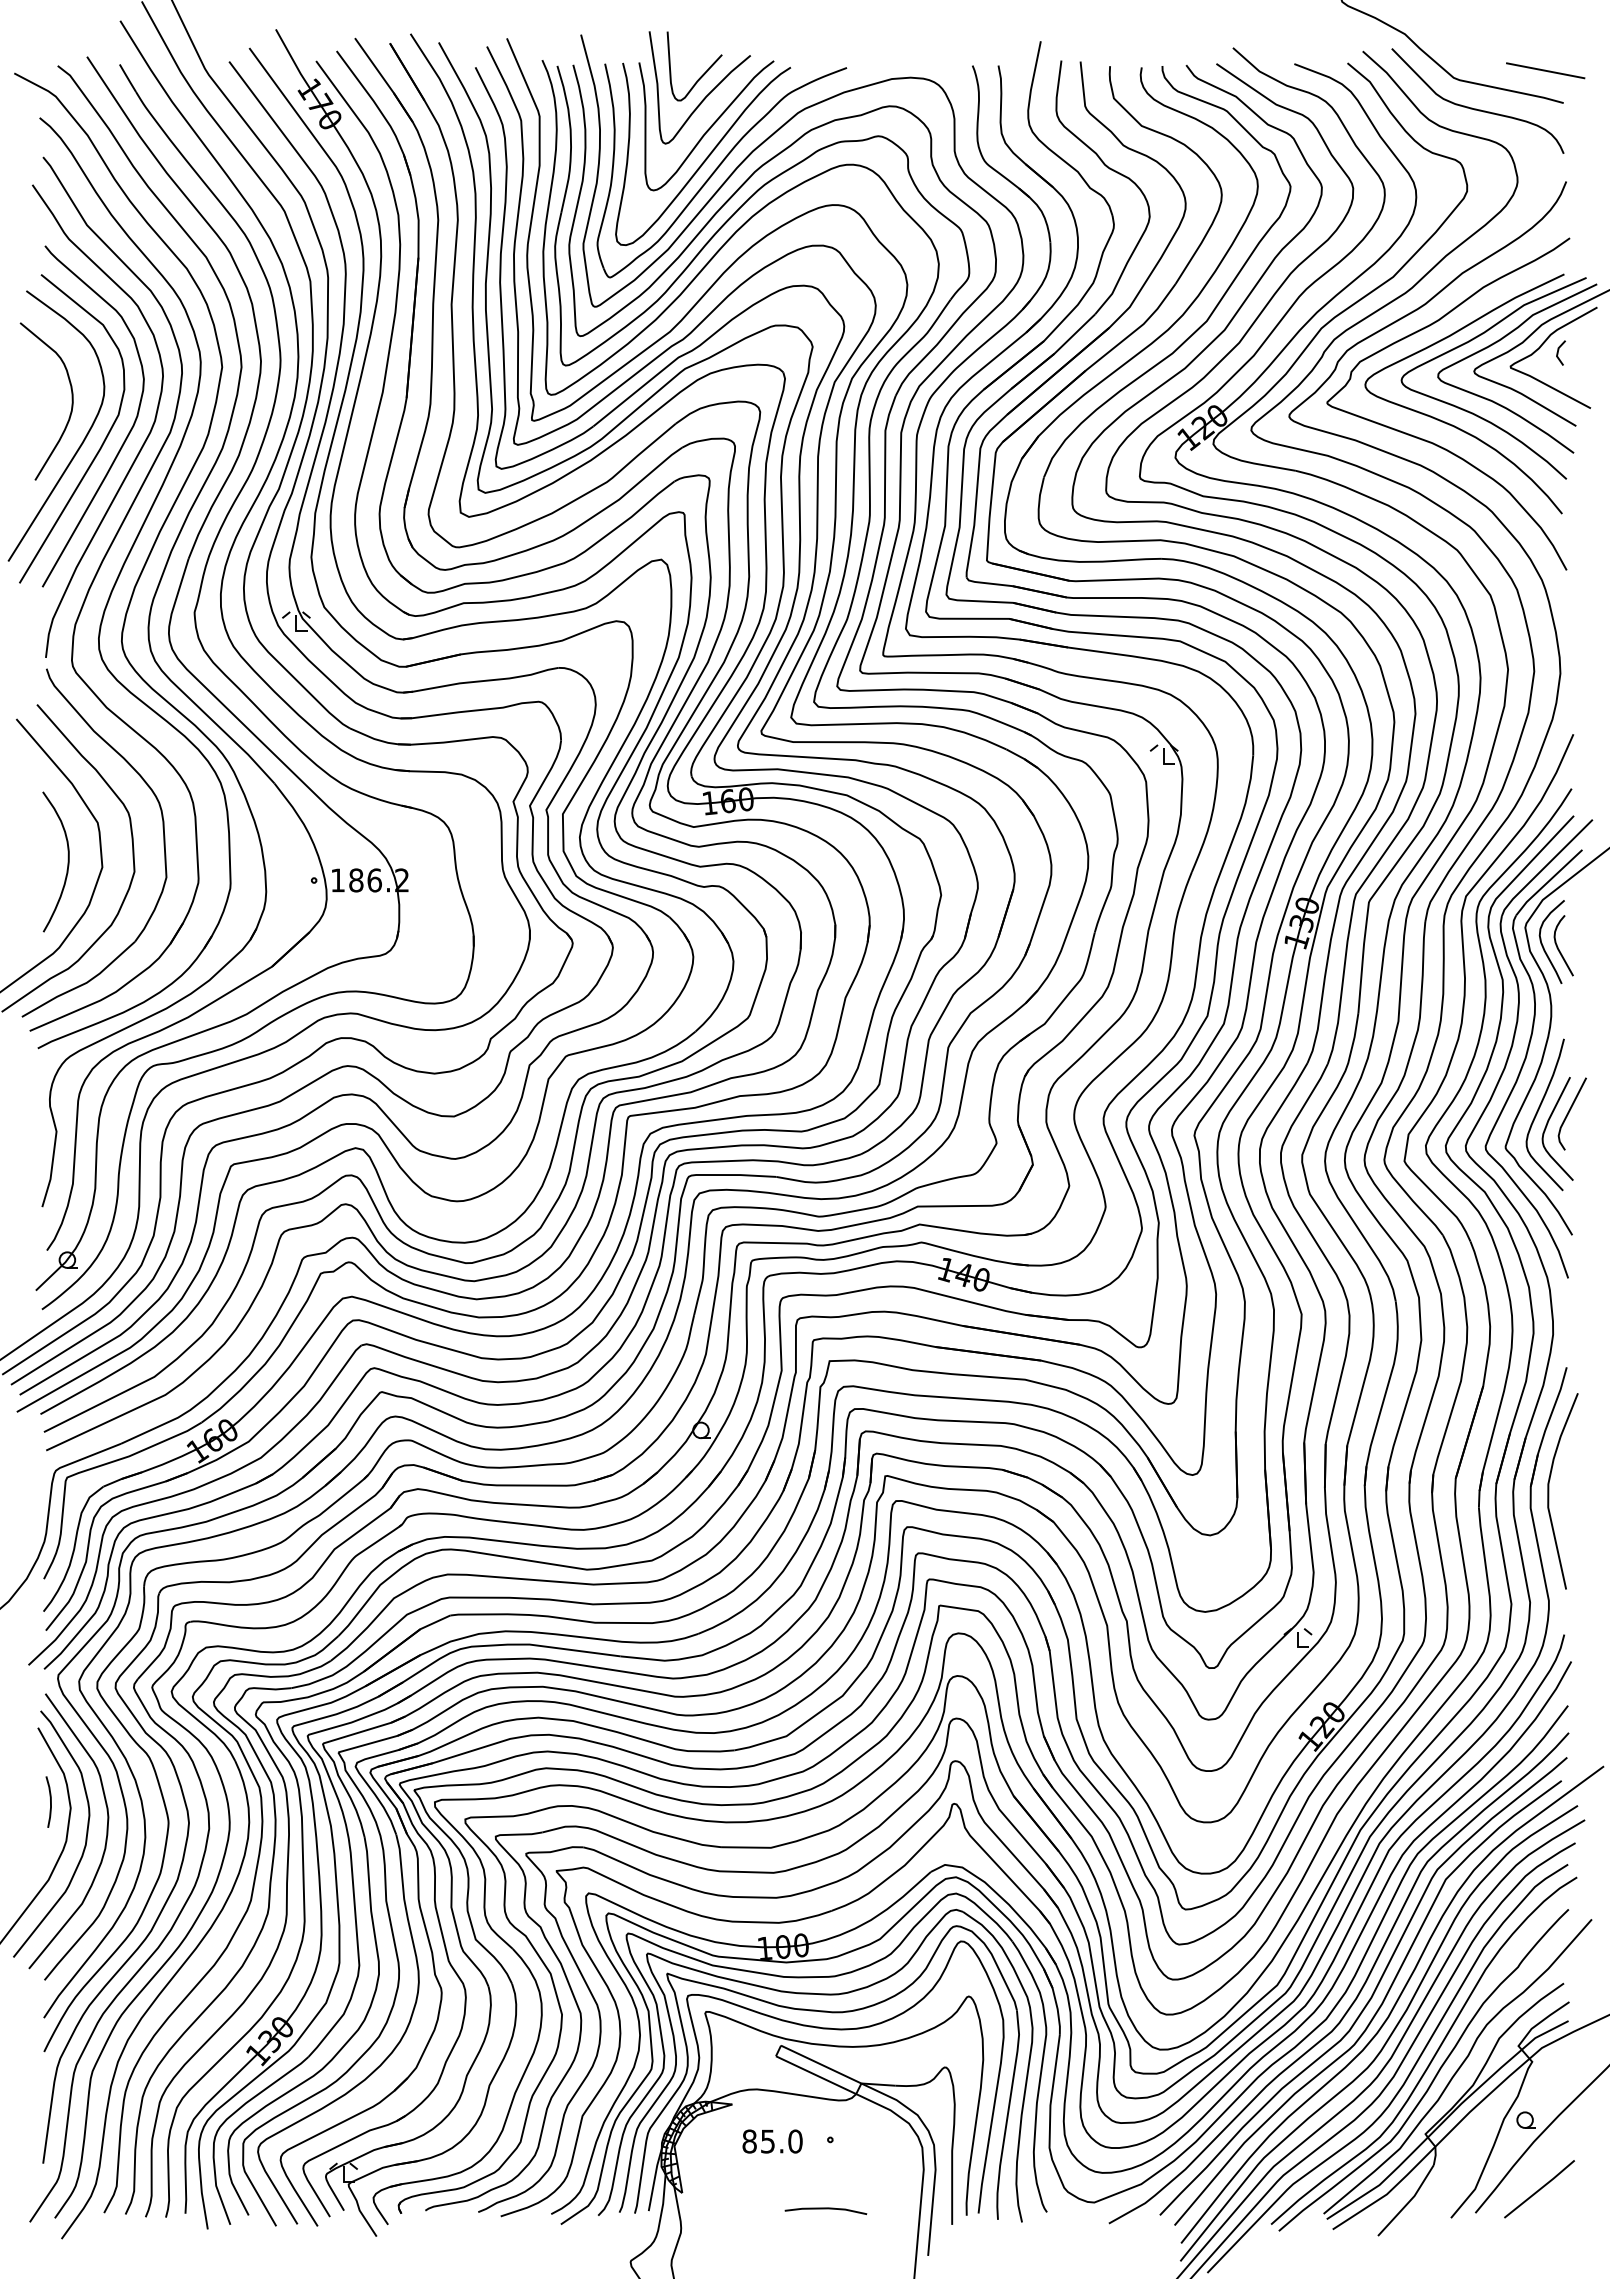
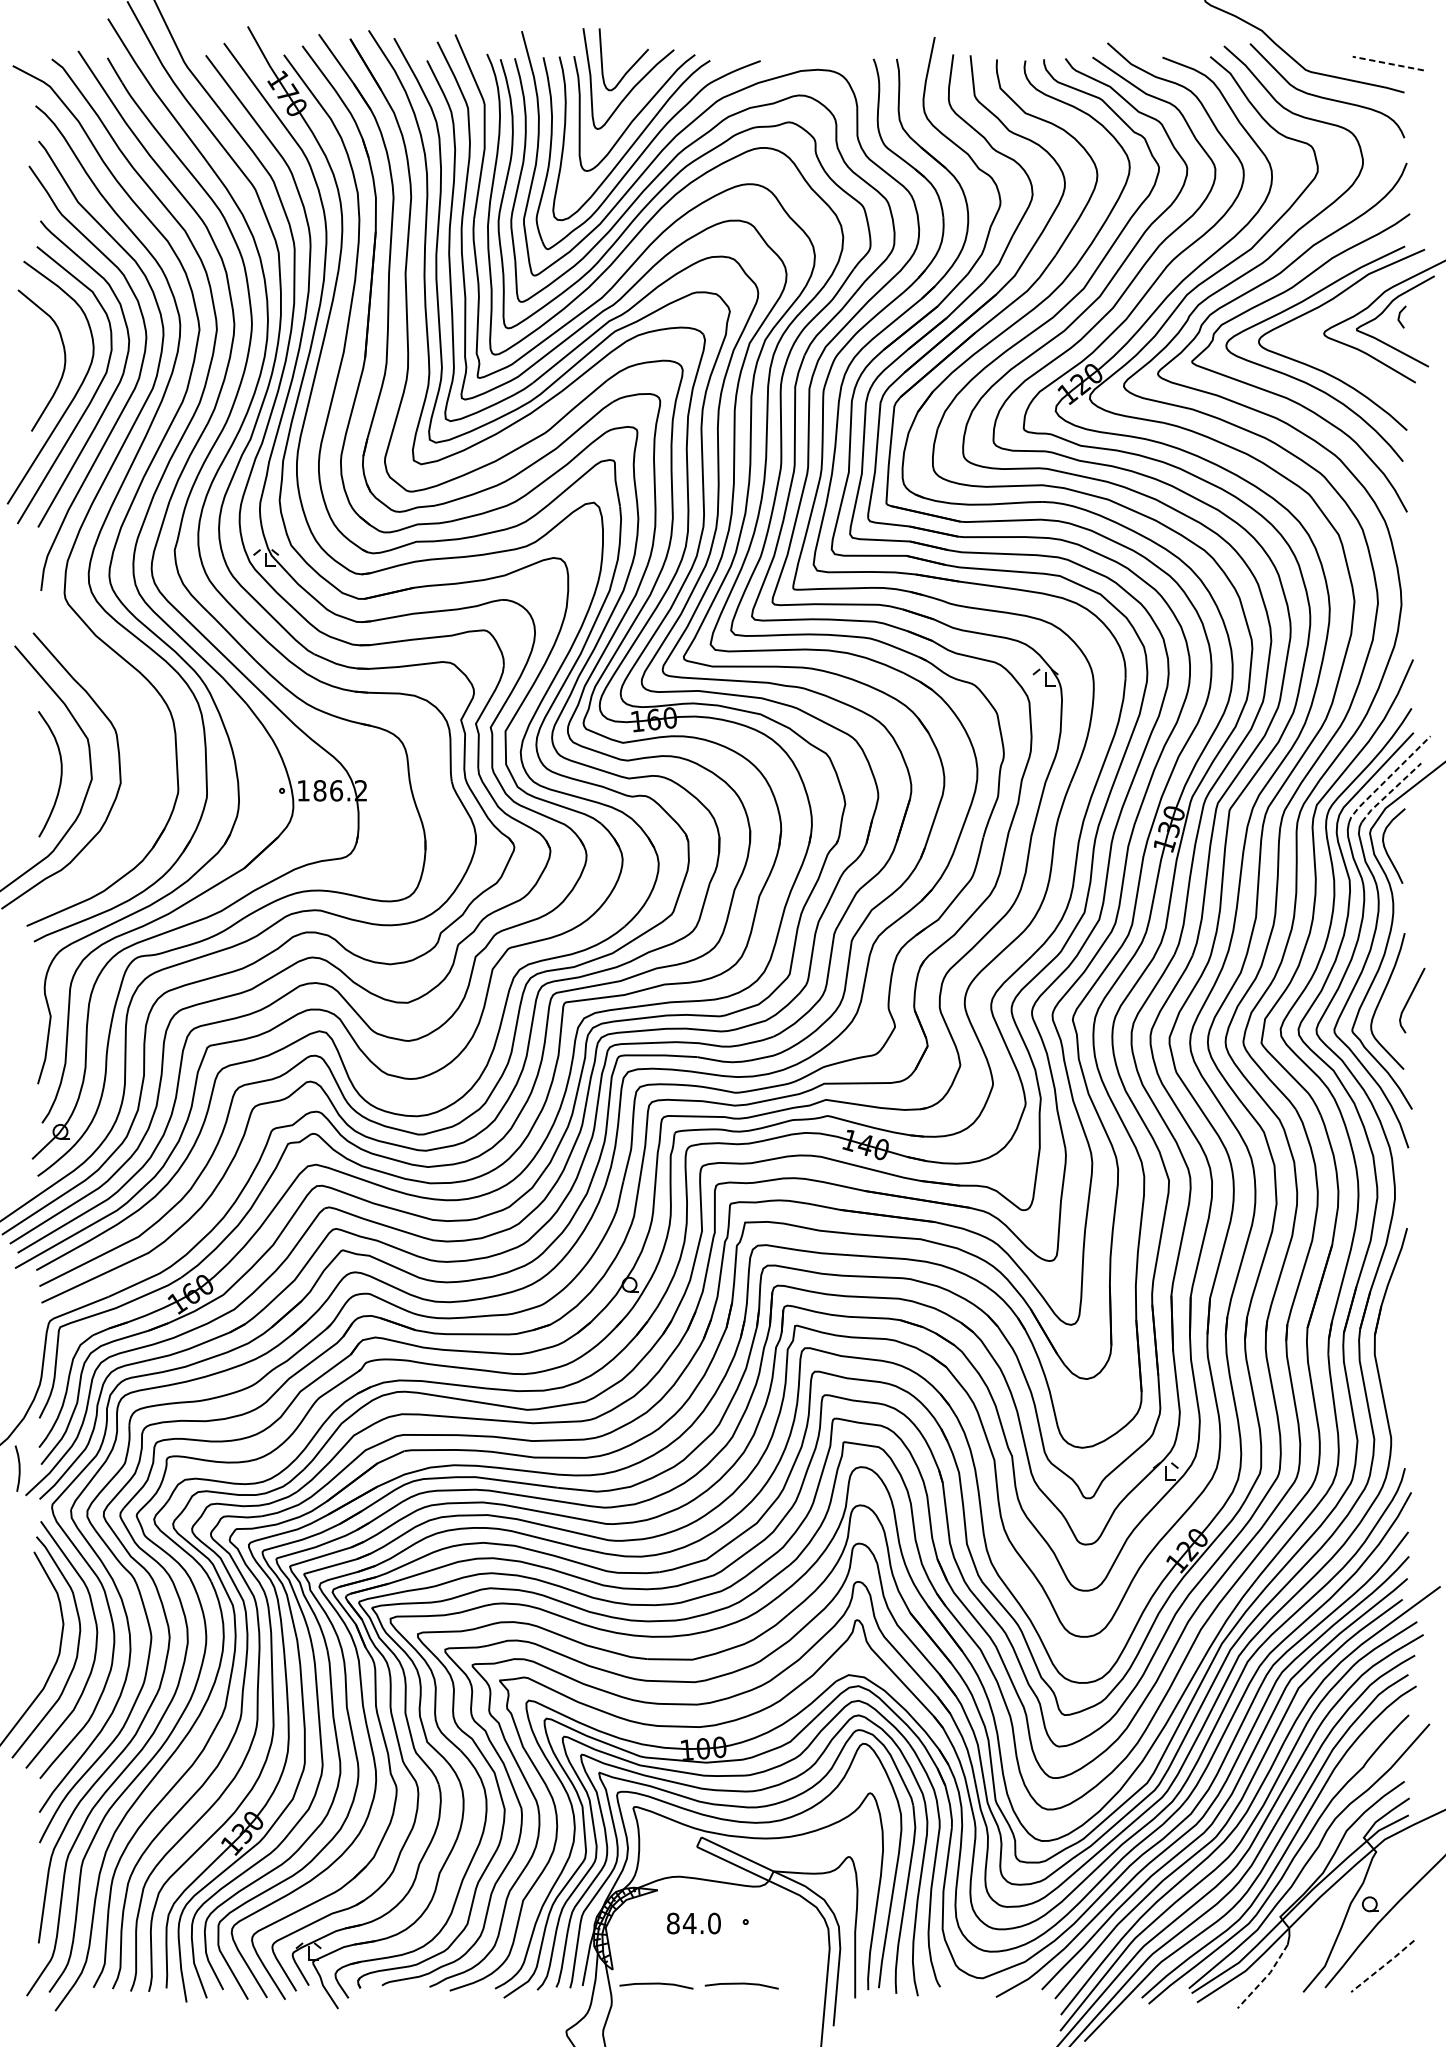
line: (1545, 70) -> (1388, 63), solid -> dashed
curve: (1501, 340) -> (1348, 305), removed
part: (163, 842) -> (146, 756), removed
line: (1544, 867) -> (1387, 779), solid -> dashed
line: (1547, 882) -> (1389, 792), solid -> dashed
curve: (1558, 946) -> (1399, 850), removed
curve: (1547, 1126) -> (1389, 1011), removed
curve: (1549, 1491) -> (1391, 1339), removed
curve: (50, 1801) -> (19, 1468), moved
text: (767, 2141) -> (689, 1923), 85.0 -> 84.0
line: (1540, 2189) -> (1383, 1966), solid -> dashed
line: (1408, 2202) -> (1265, 1978), solid -> dashed
line: (730, 2209) -> (656, 1984), added

